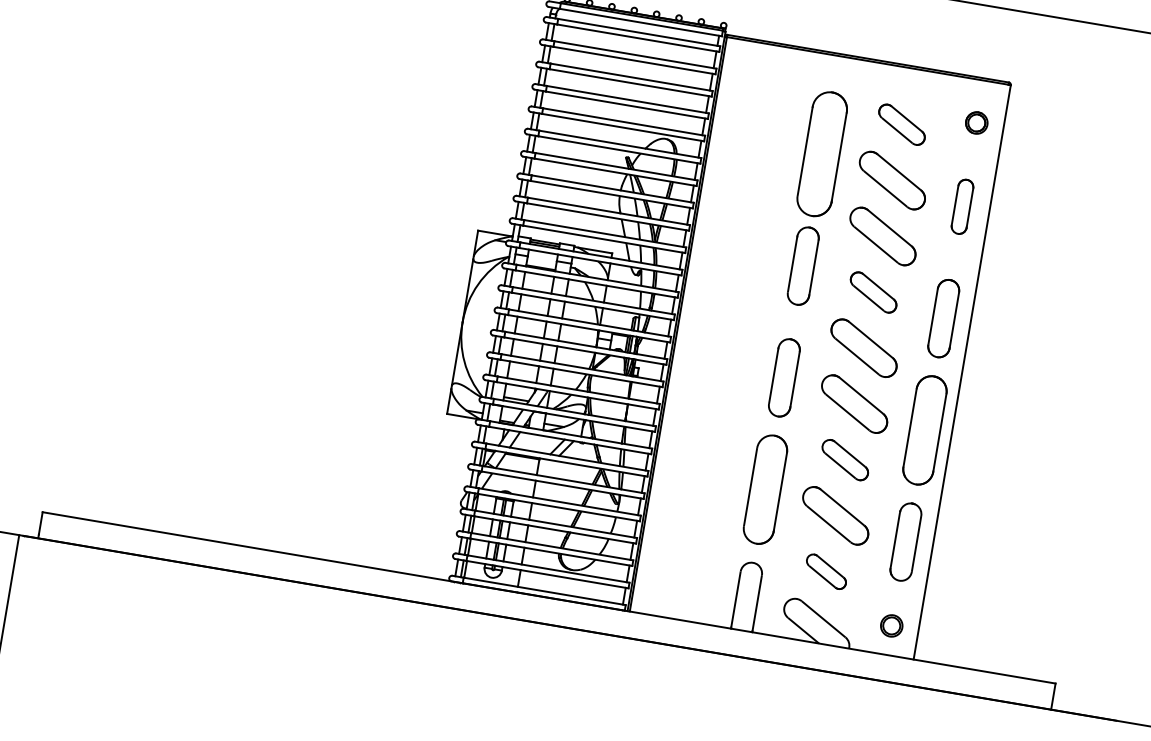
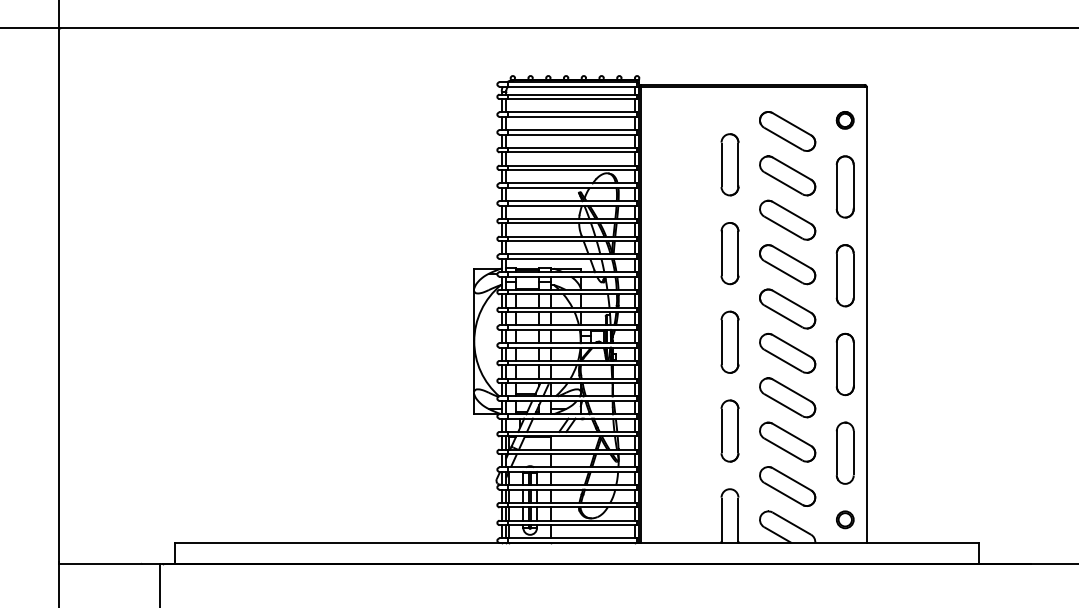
part: (901, 124) -> (787, 131), size x1.43
part: (821, 153) -> (729, 164), size x0.62
part: (961, 206) -> (844, 186), size x1.43
part: (873, 292) -> (787, 264), size x1.43
part: (923, 430) -> (844, 364), size x0.71
part: (845, 459) -> (787, 397), size x1.43
part: (764, 488) -> (729, 430), size x0.71
part: (826, 571) -> (787, 486), size x1.67

